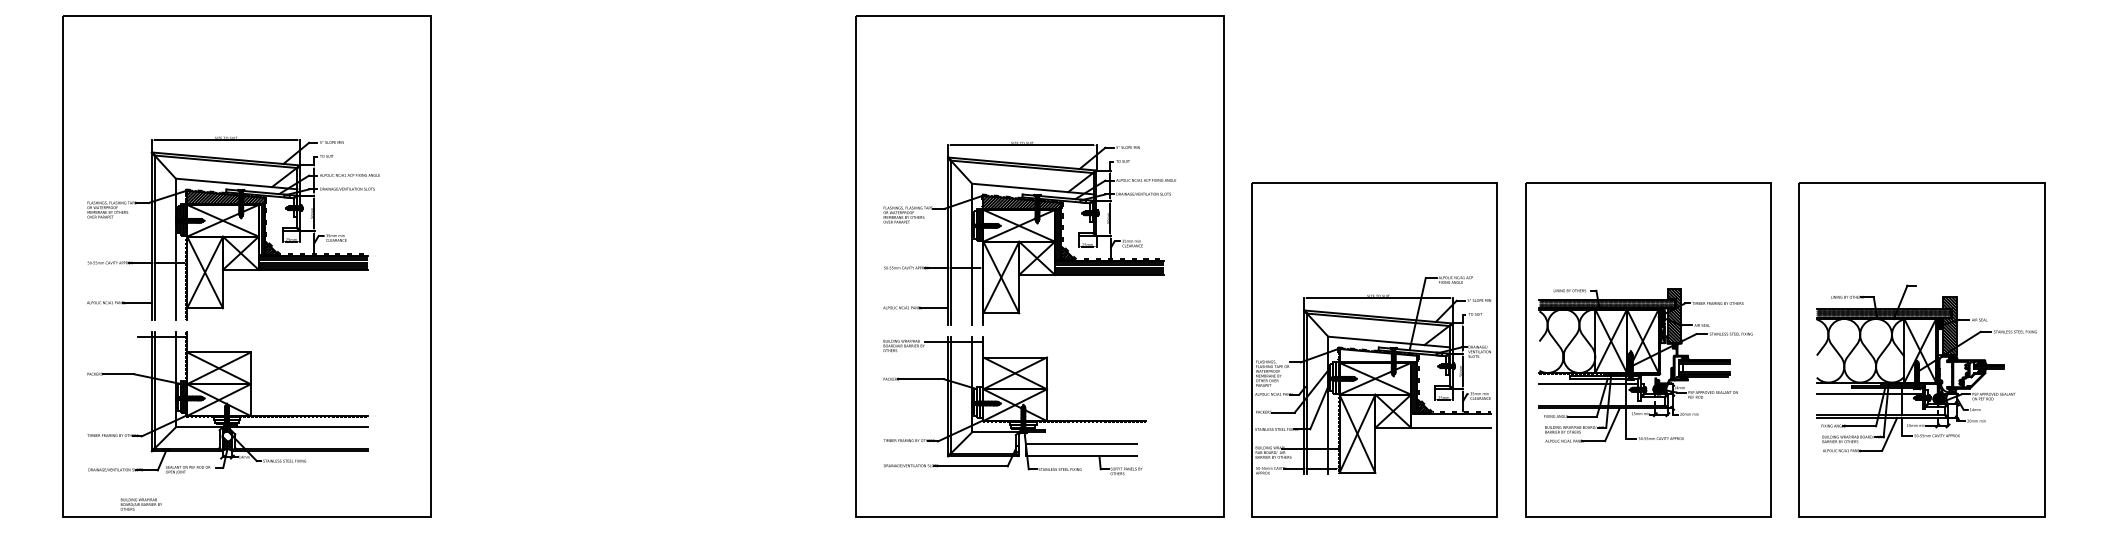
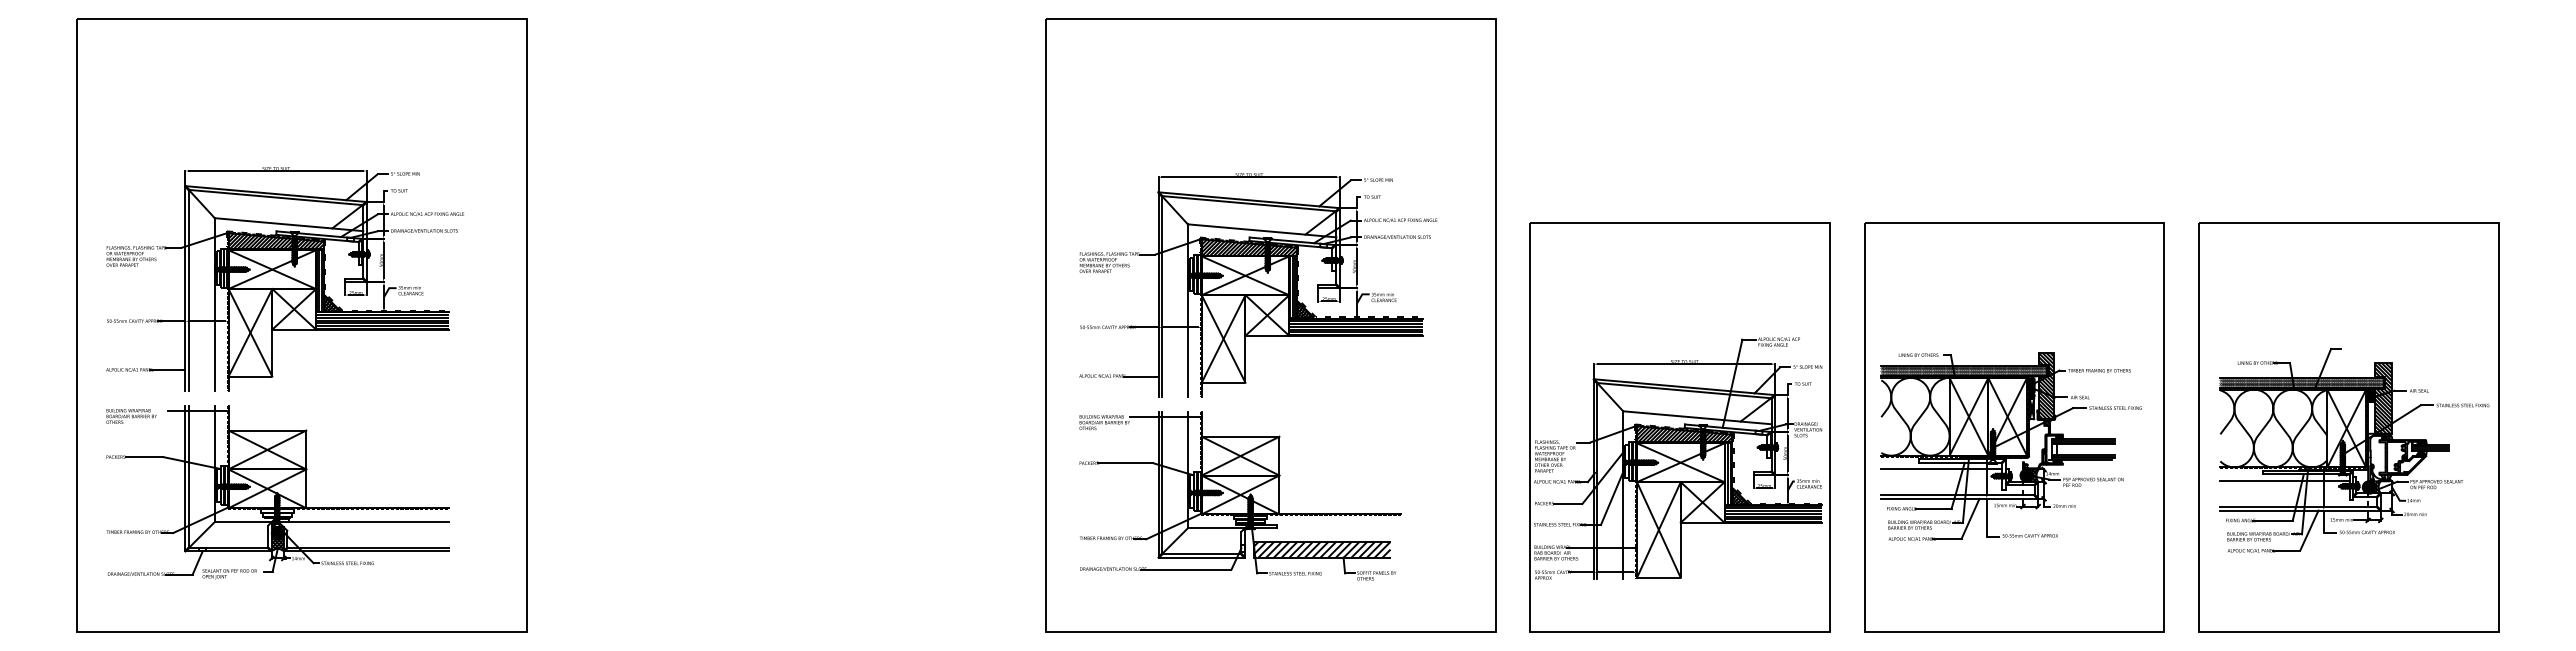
hatch: (1378, 355) -> (1684, 434), added
hatch: (1451, 420) -> (1773, 513), added
hatch: (227, 436) -> (277, 533), added
hatch: (1081, 449) -> (1321, 549), added
text: (141, 504) -> (131, 416), moved

